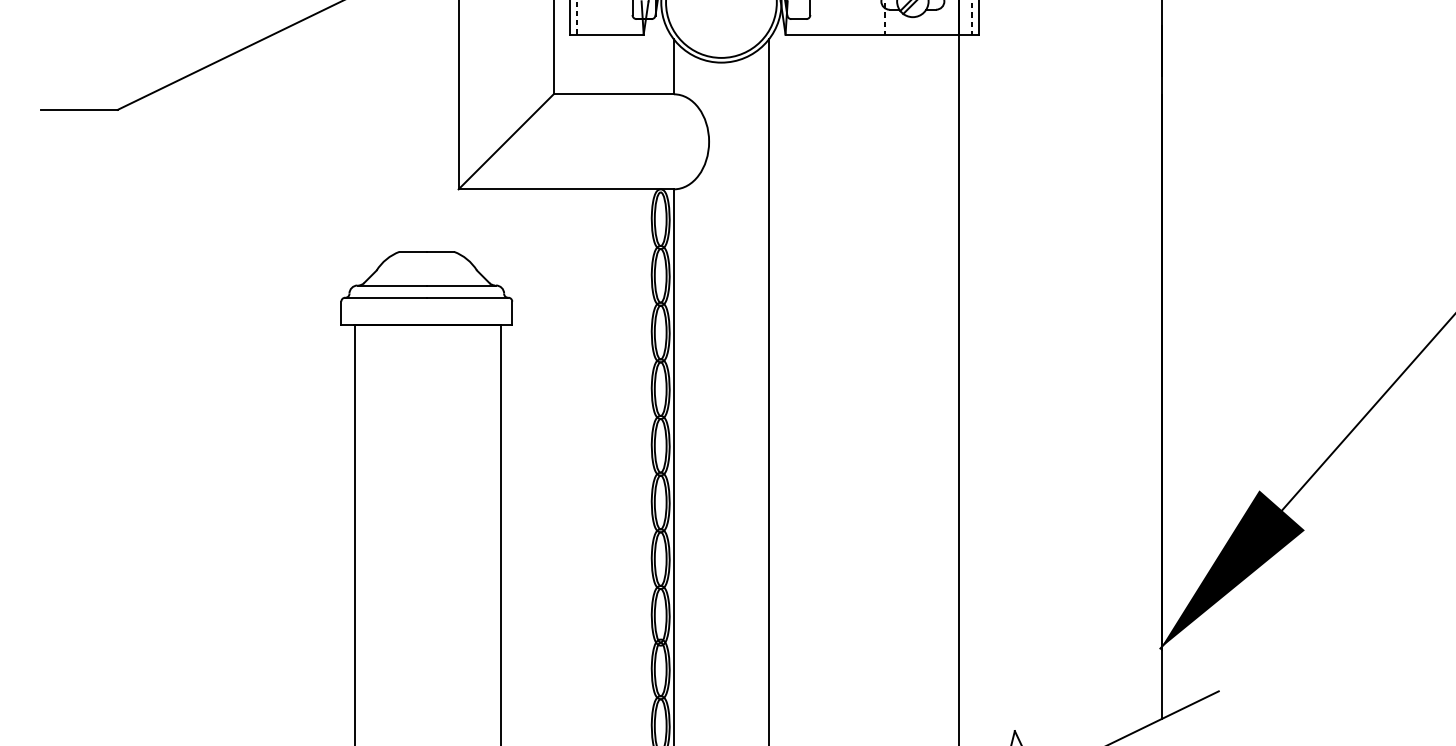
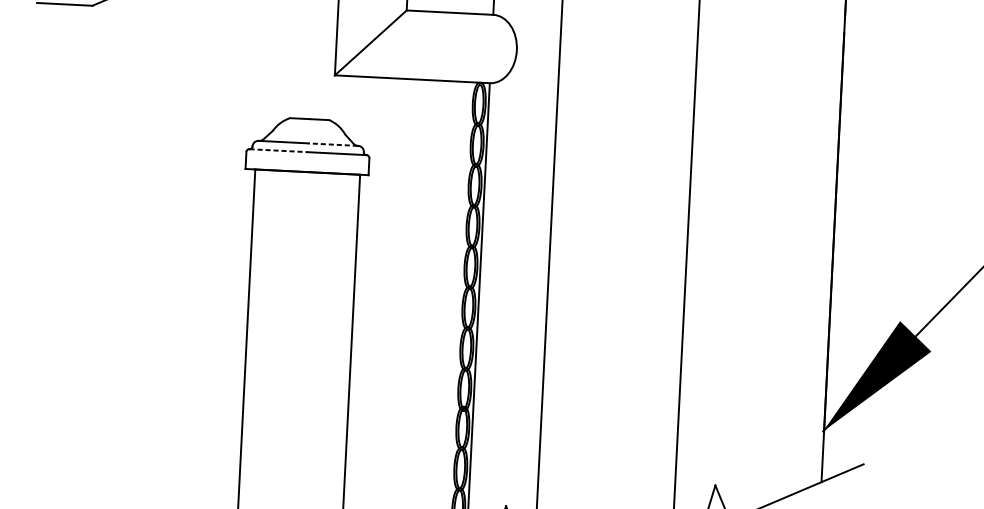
line: (460, 285) -> (332, 144), solid -> dashed
line: (386, 297) -> (279, 150), solid -> dashed

